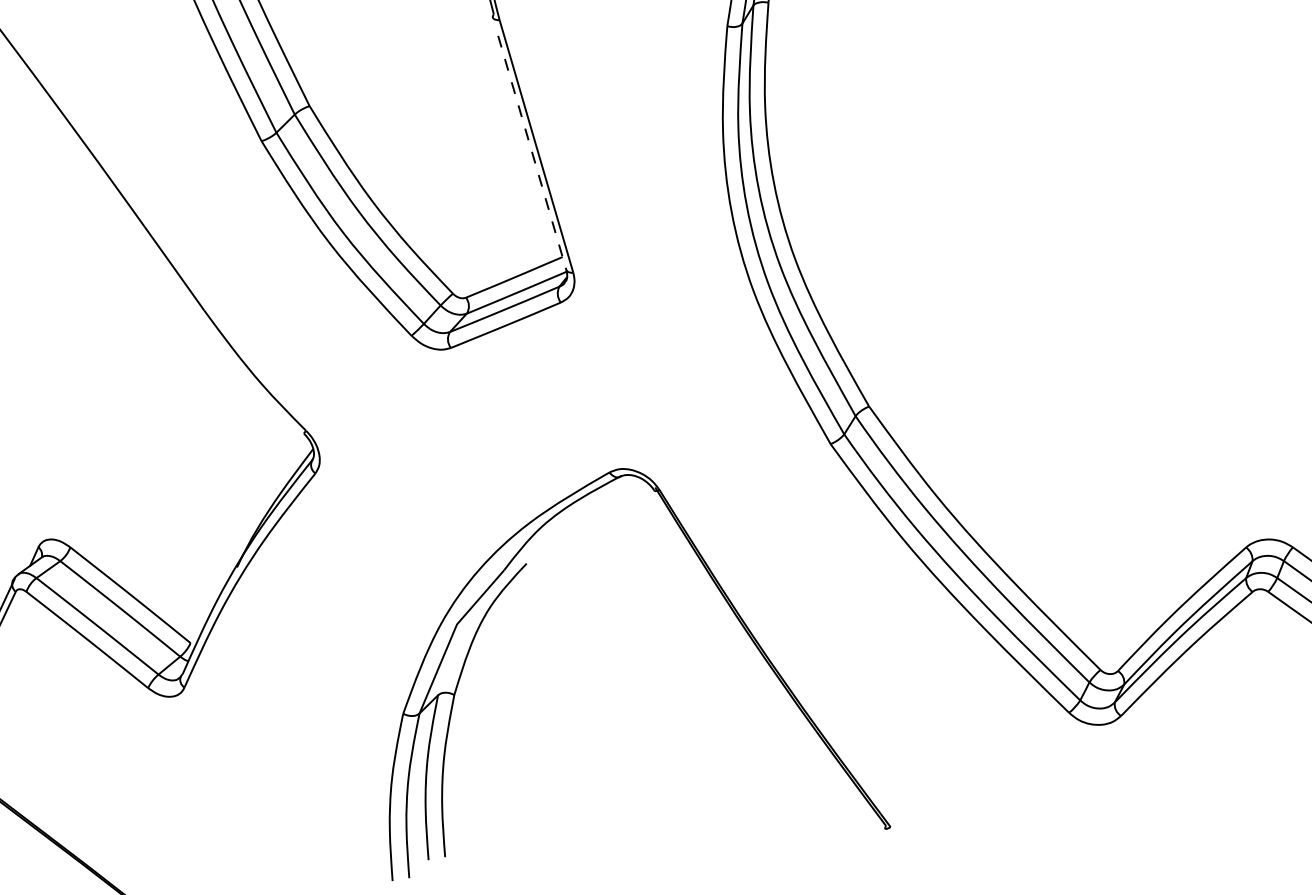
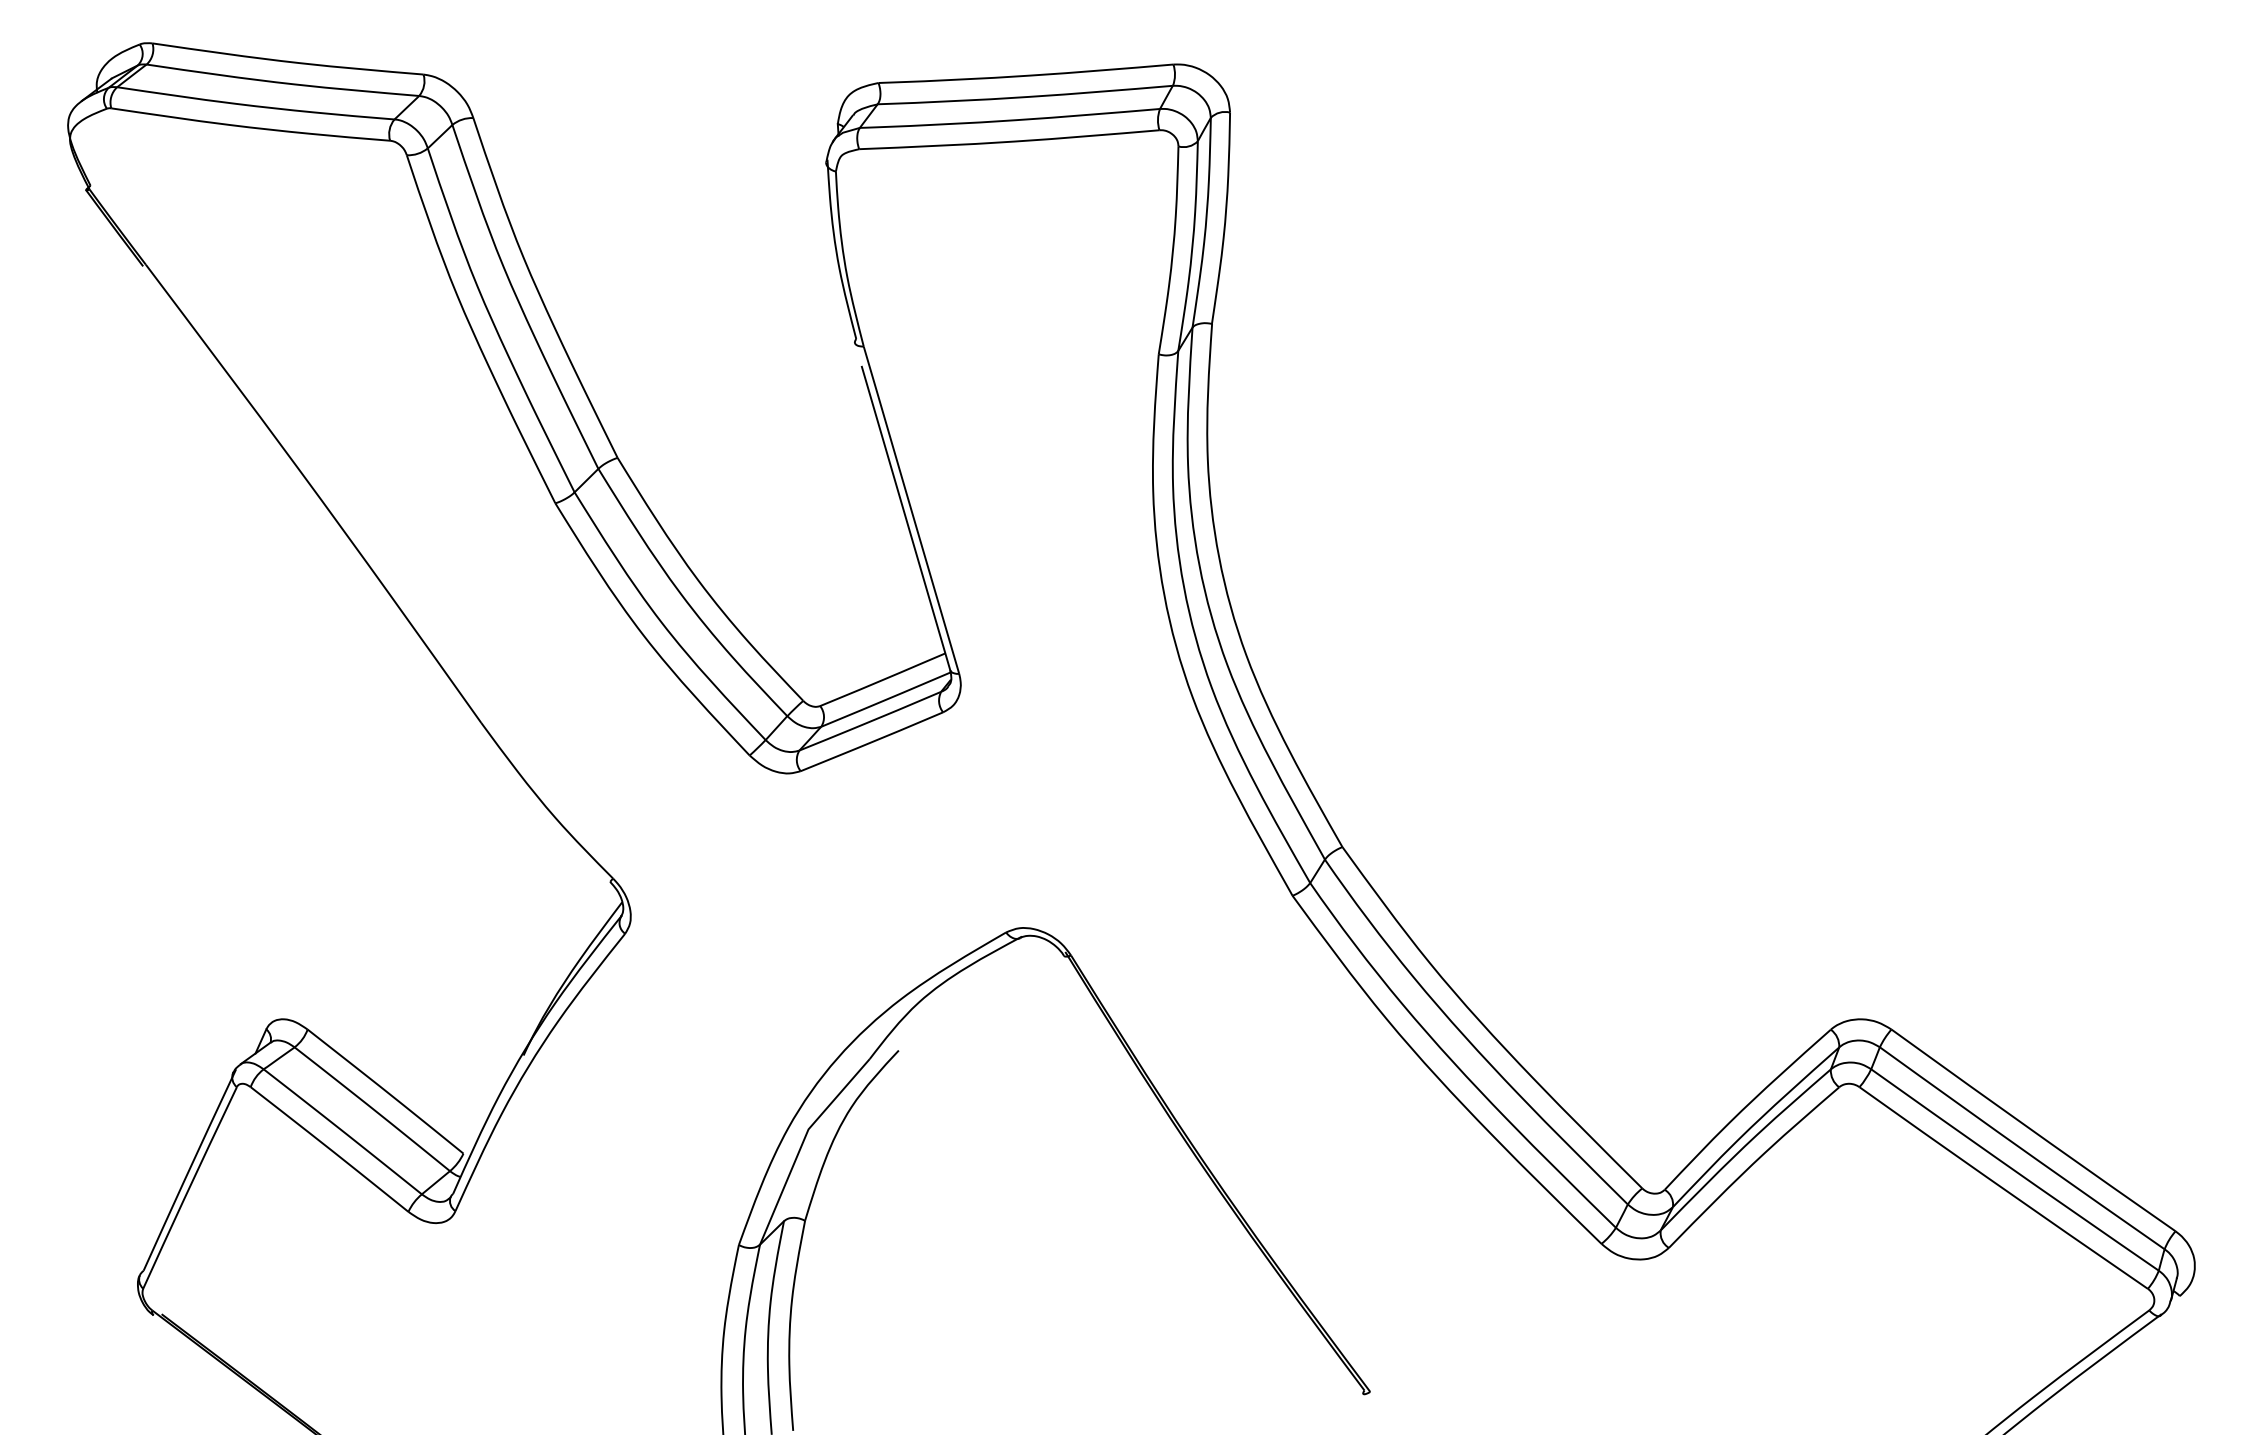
line: (532, 153) -> (906, 519), dashed -> solid

